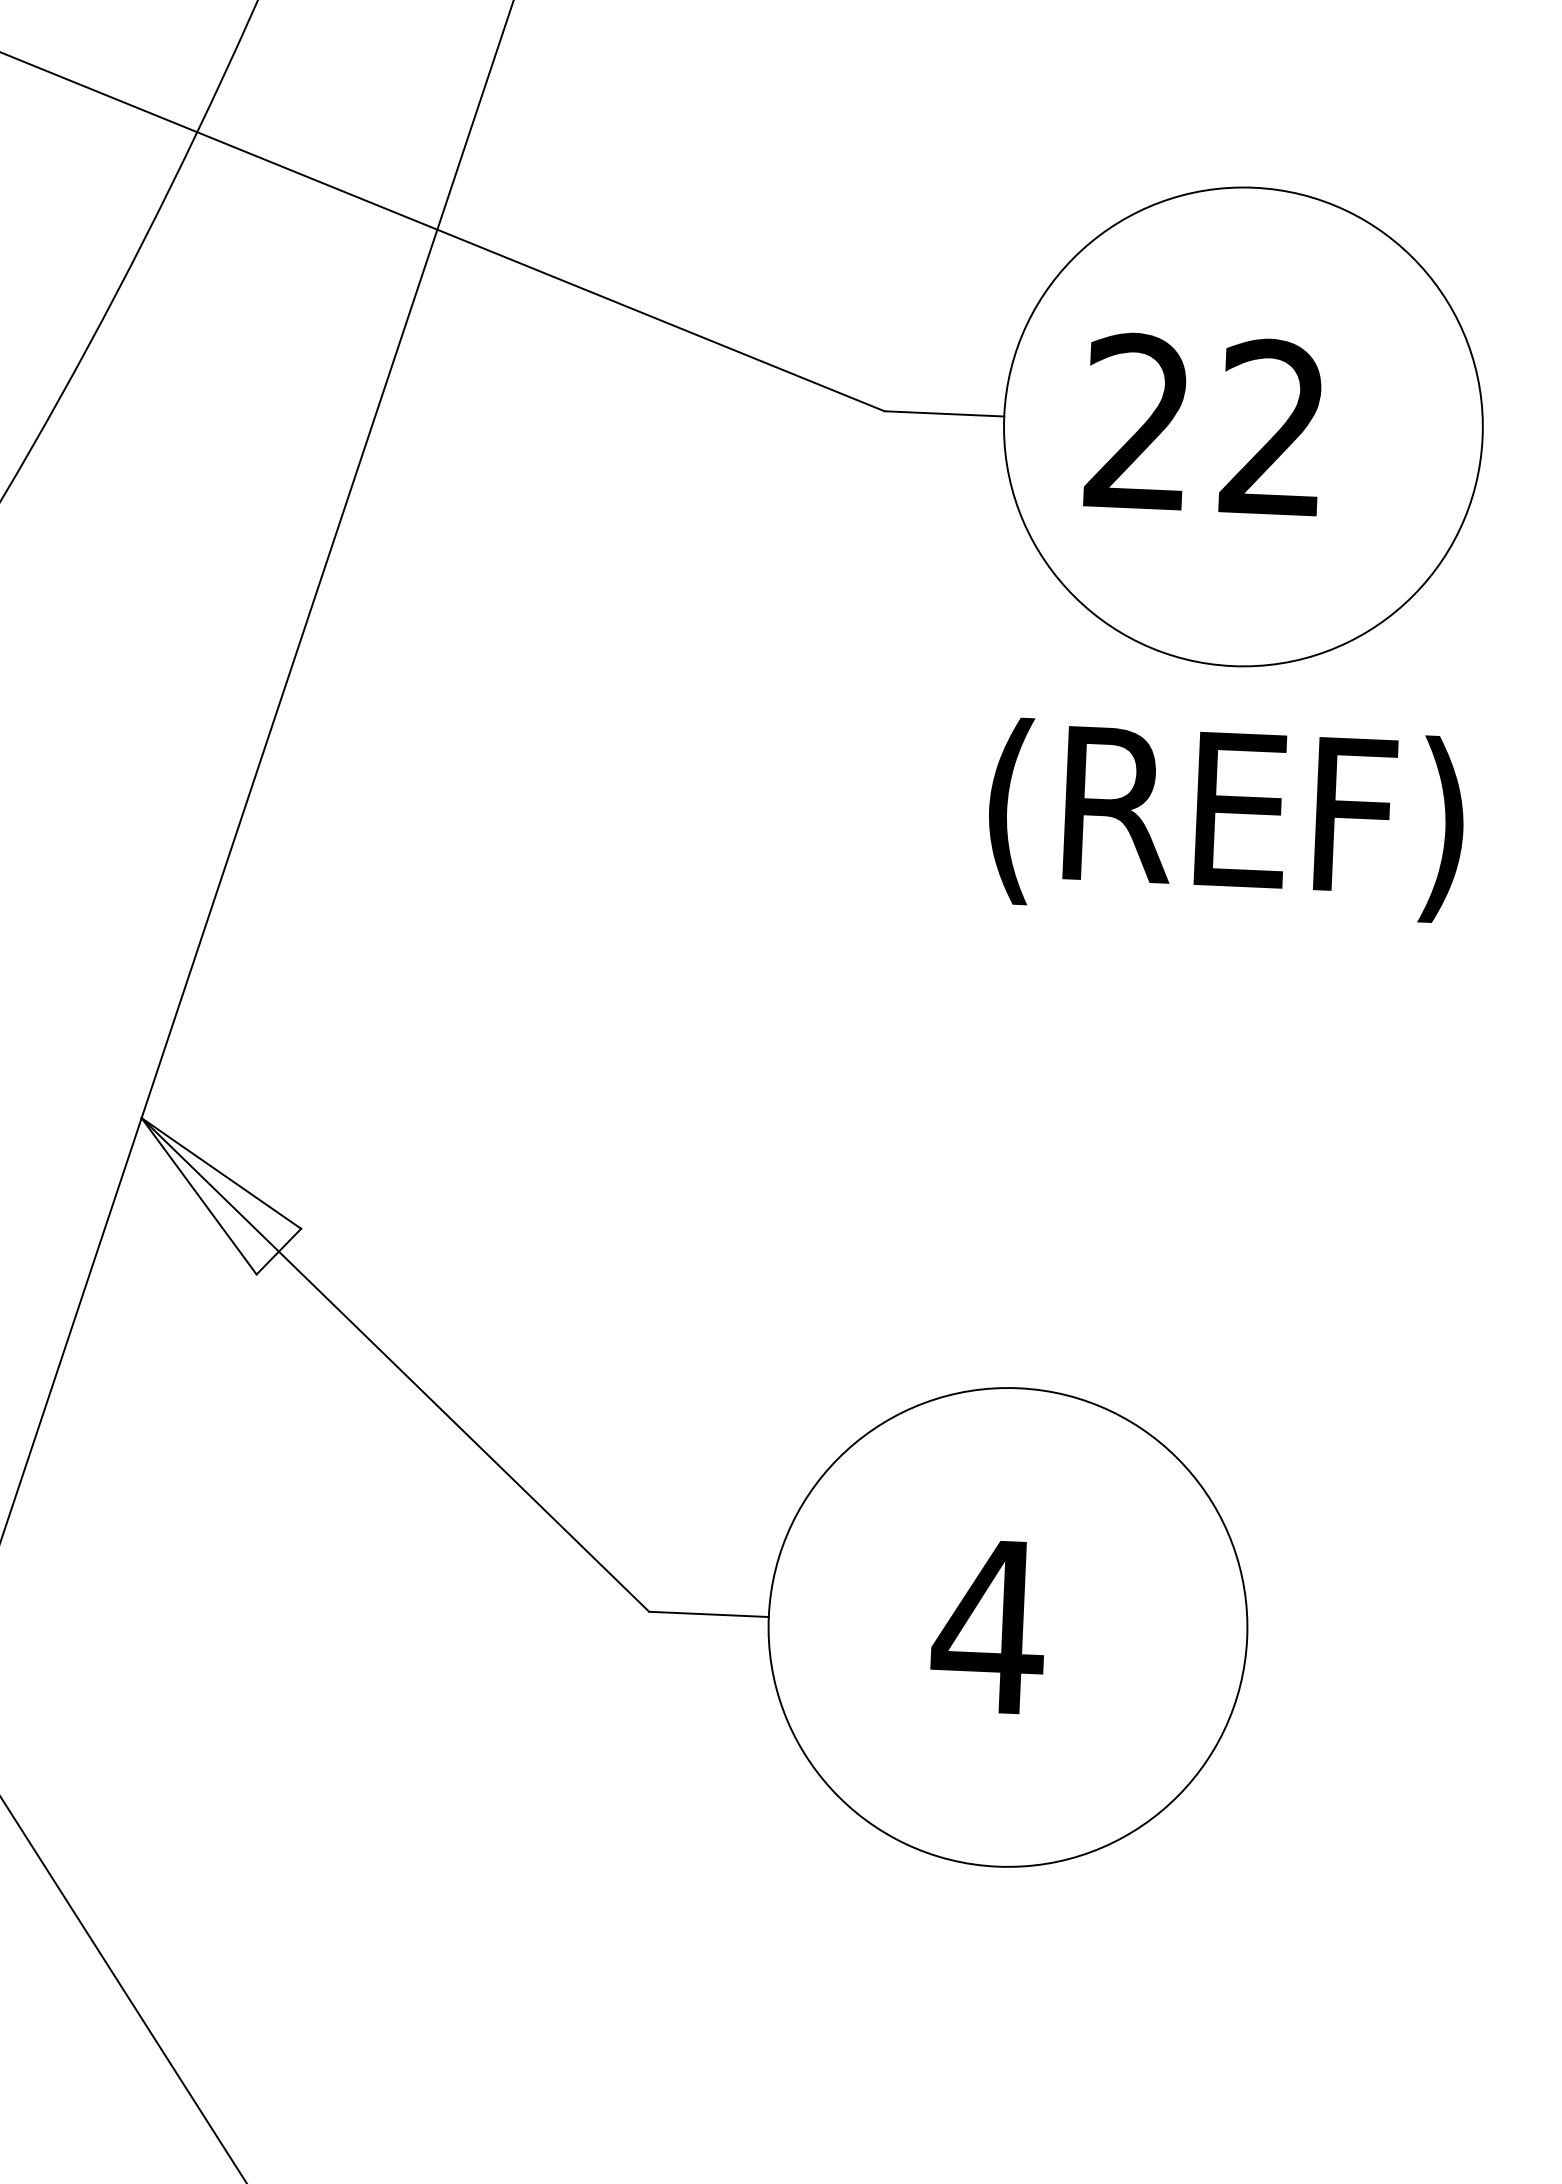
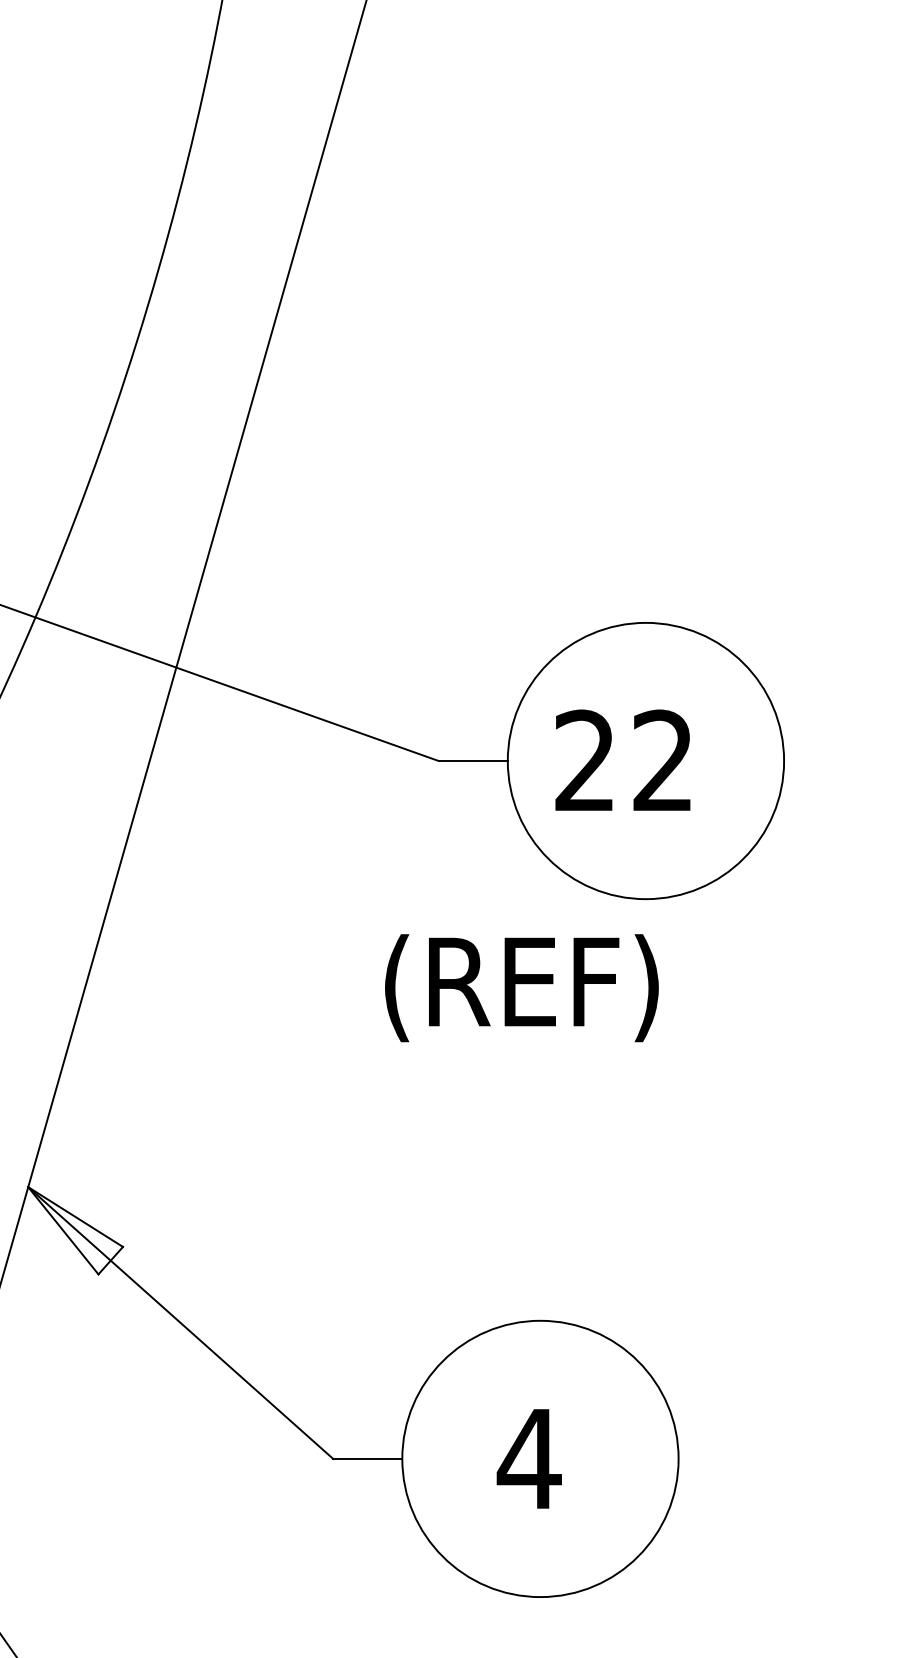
text: (1225, 820) -> (521, 988), moved

